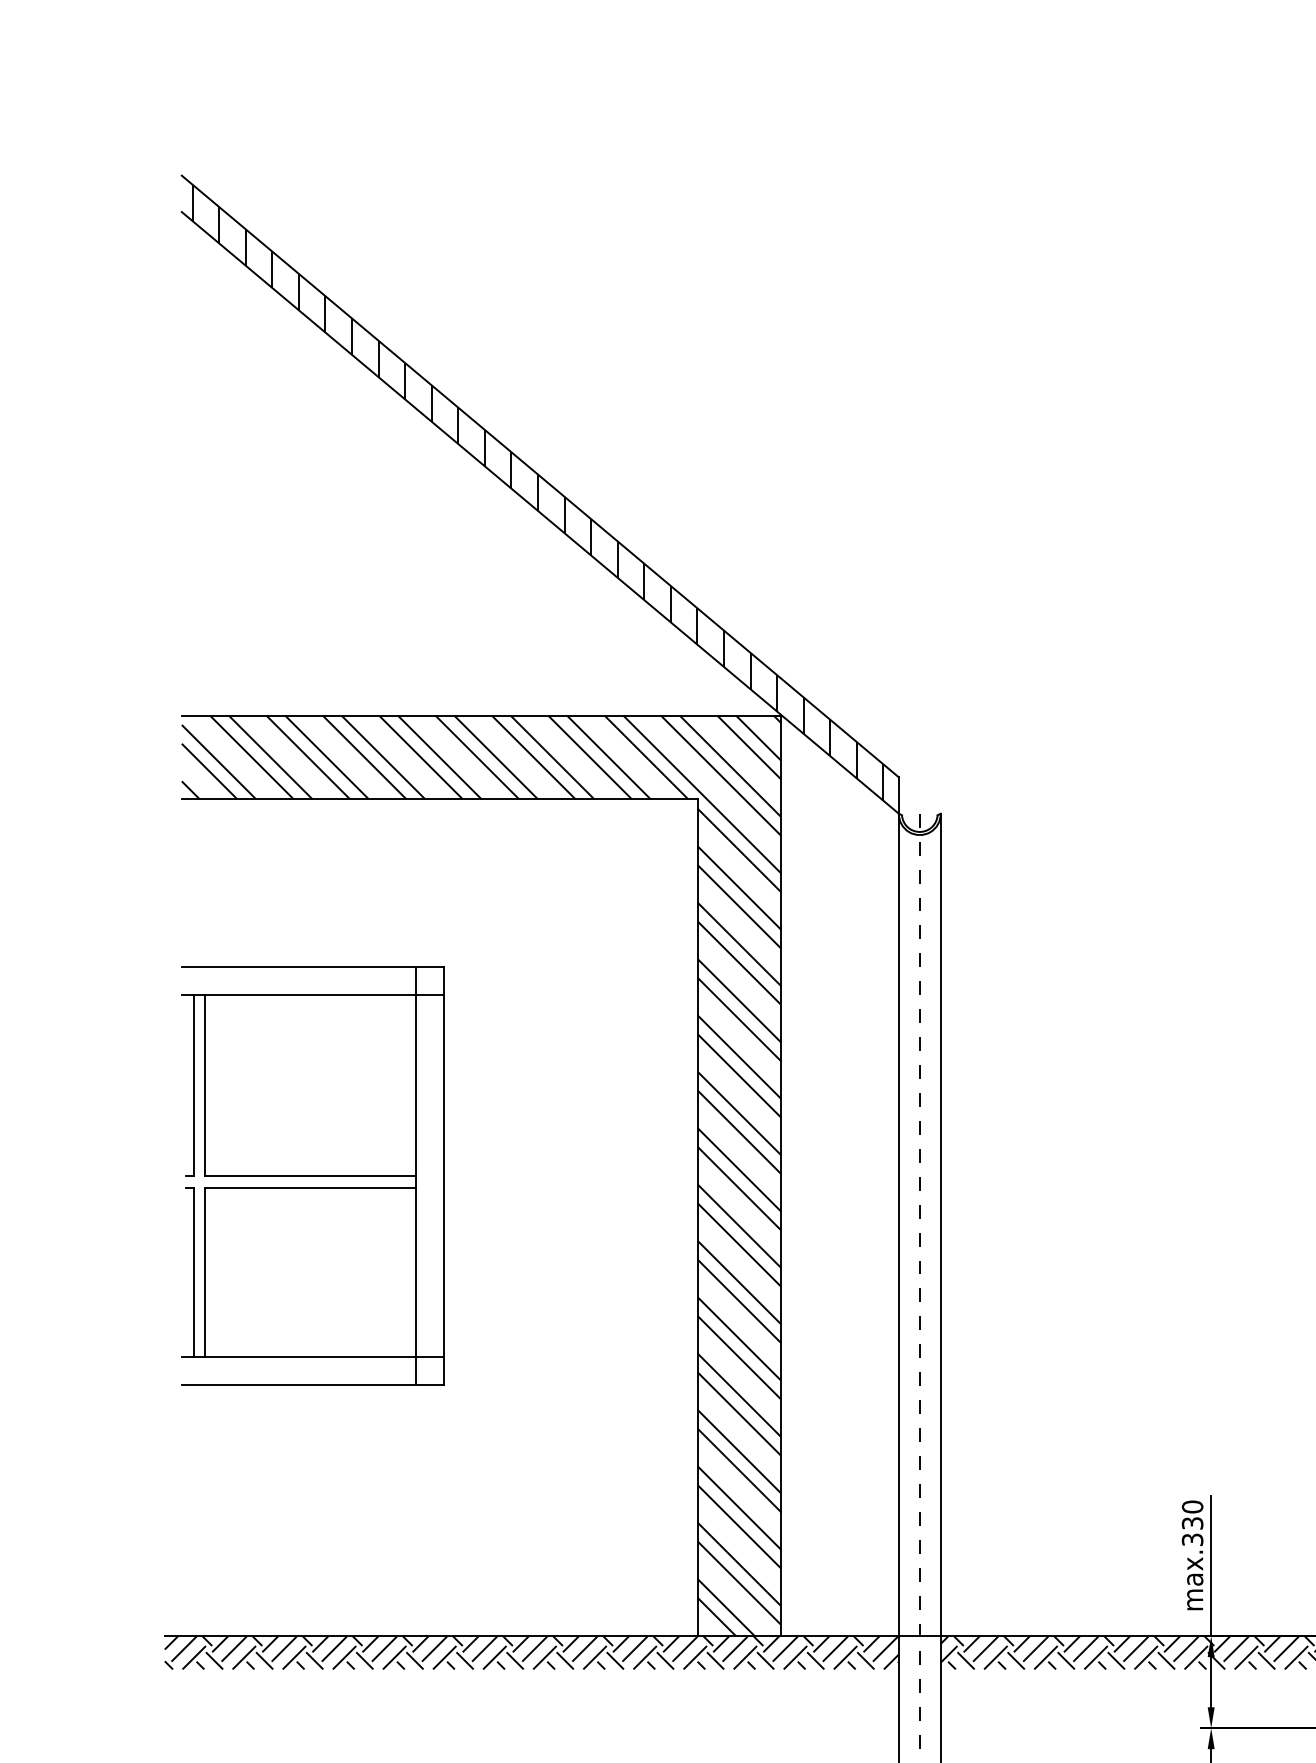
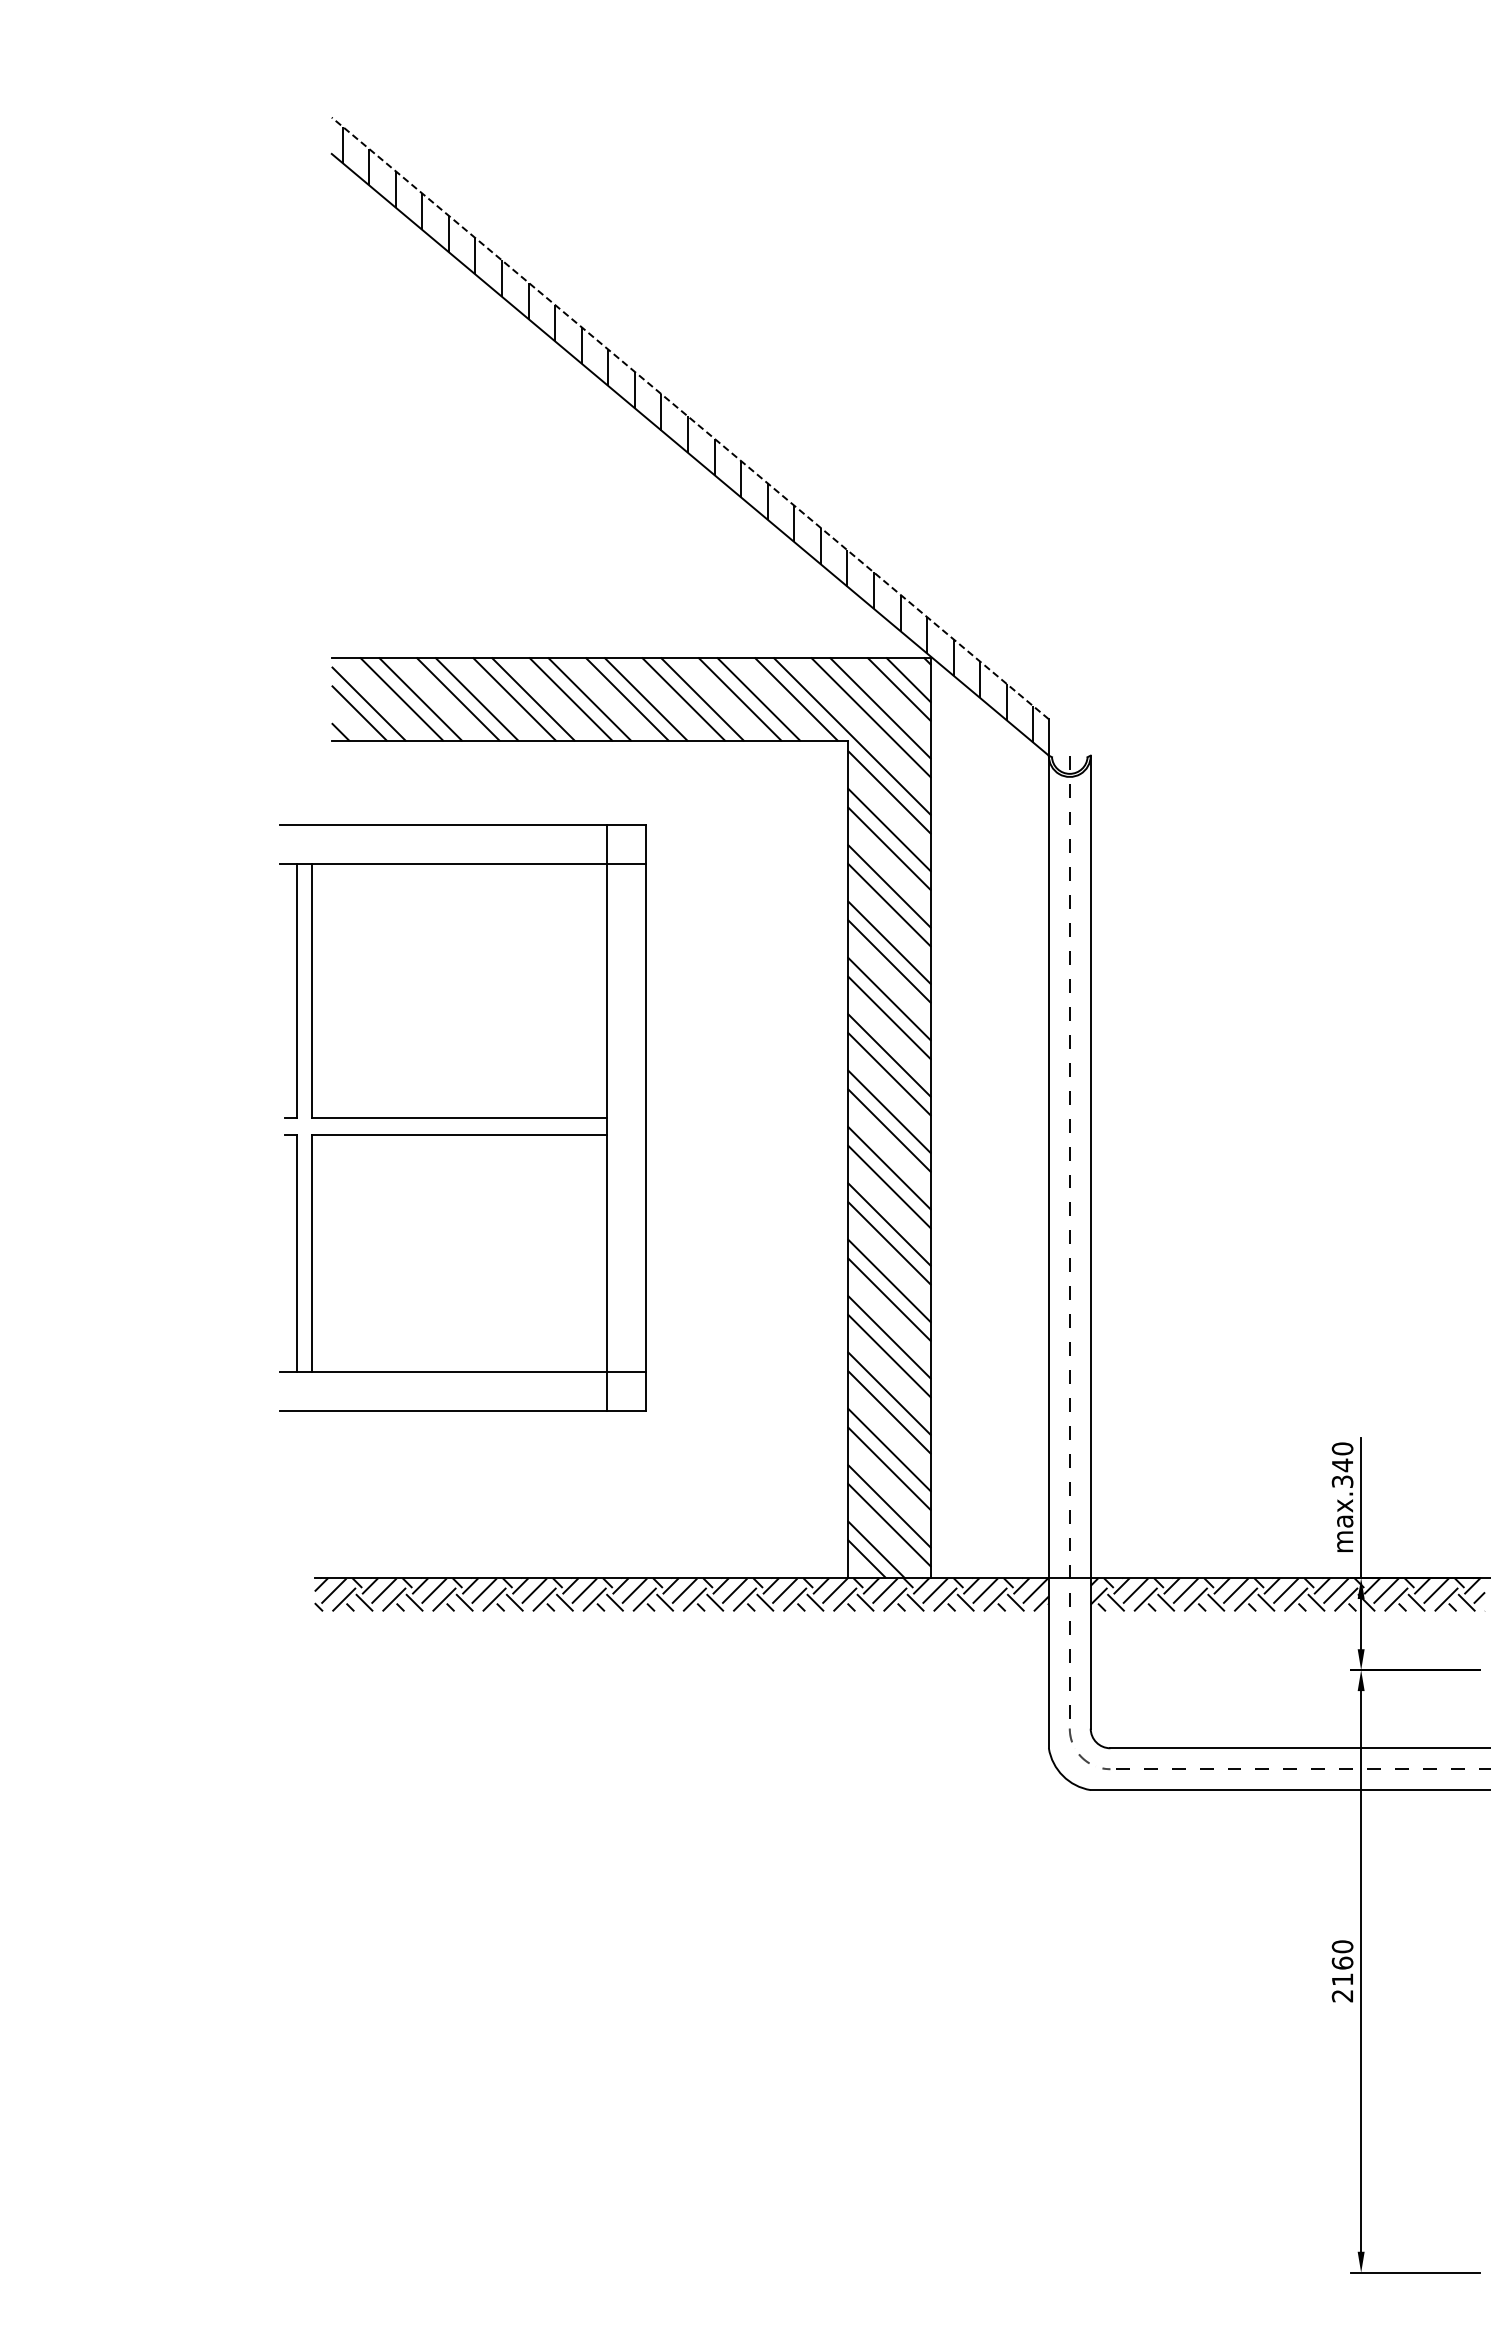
line: (539, 476) -> (689, 418), solid -> dashed
part: (312, 1175) -> (462, 1117), size x1.4
text: (1192, 1523) -> (1342, 1465), max.330 -> max.340

